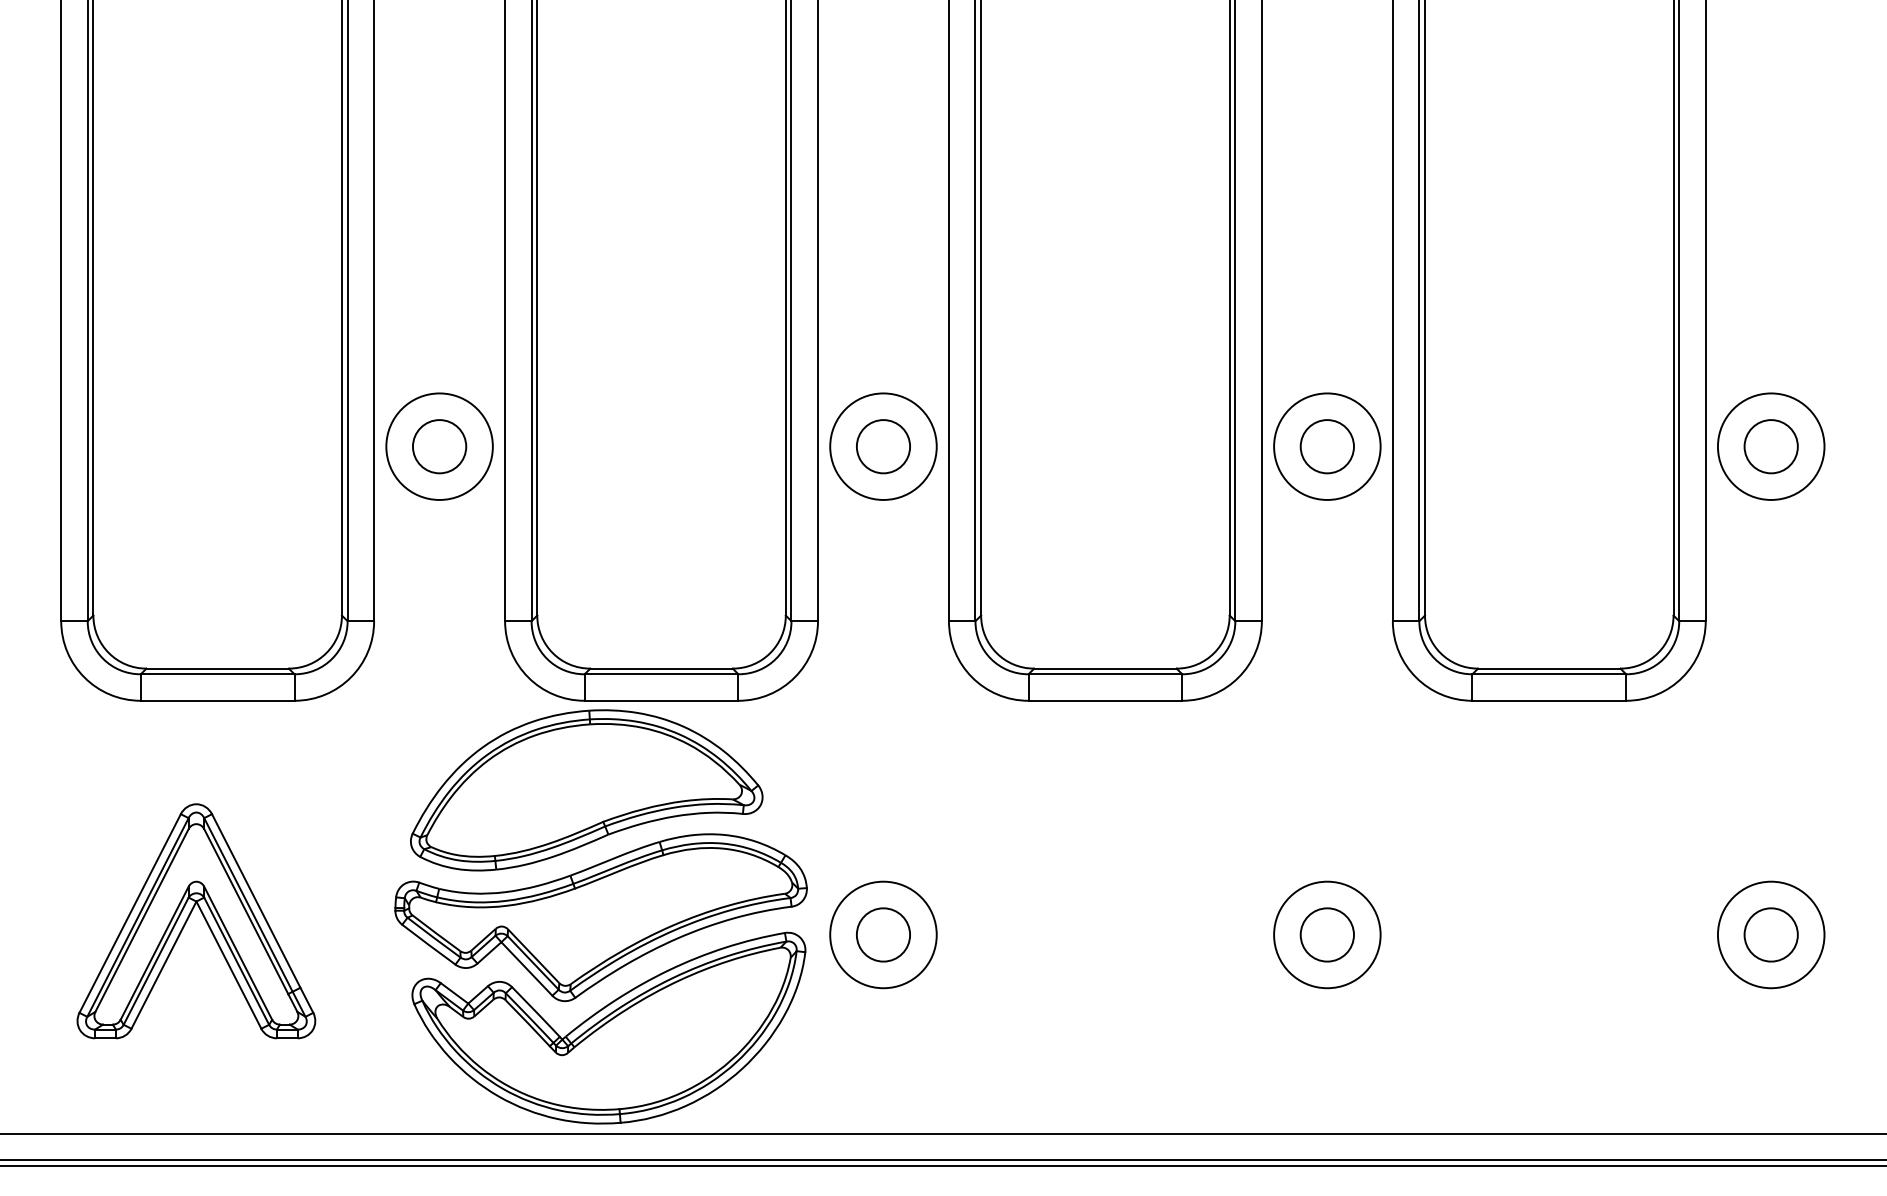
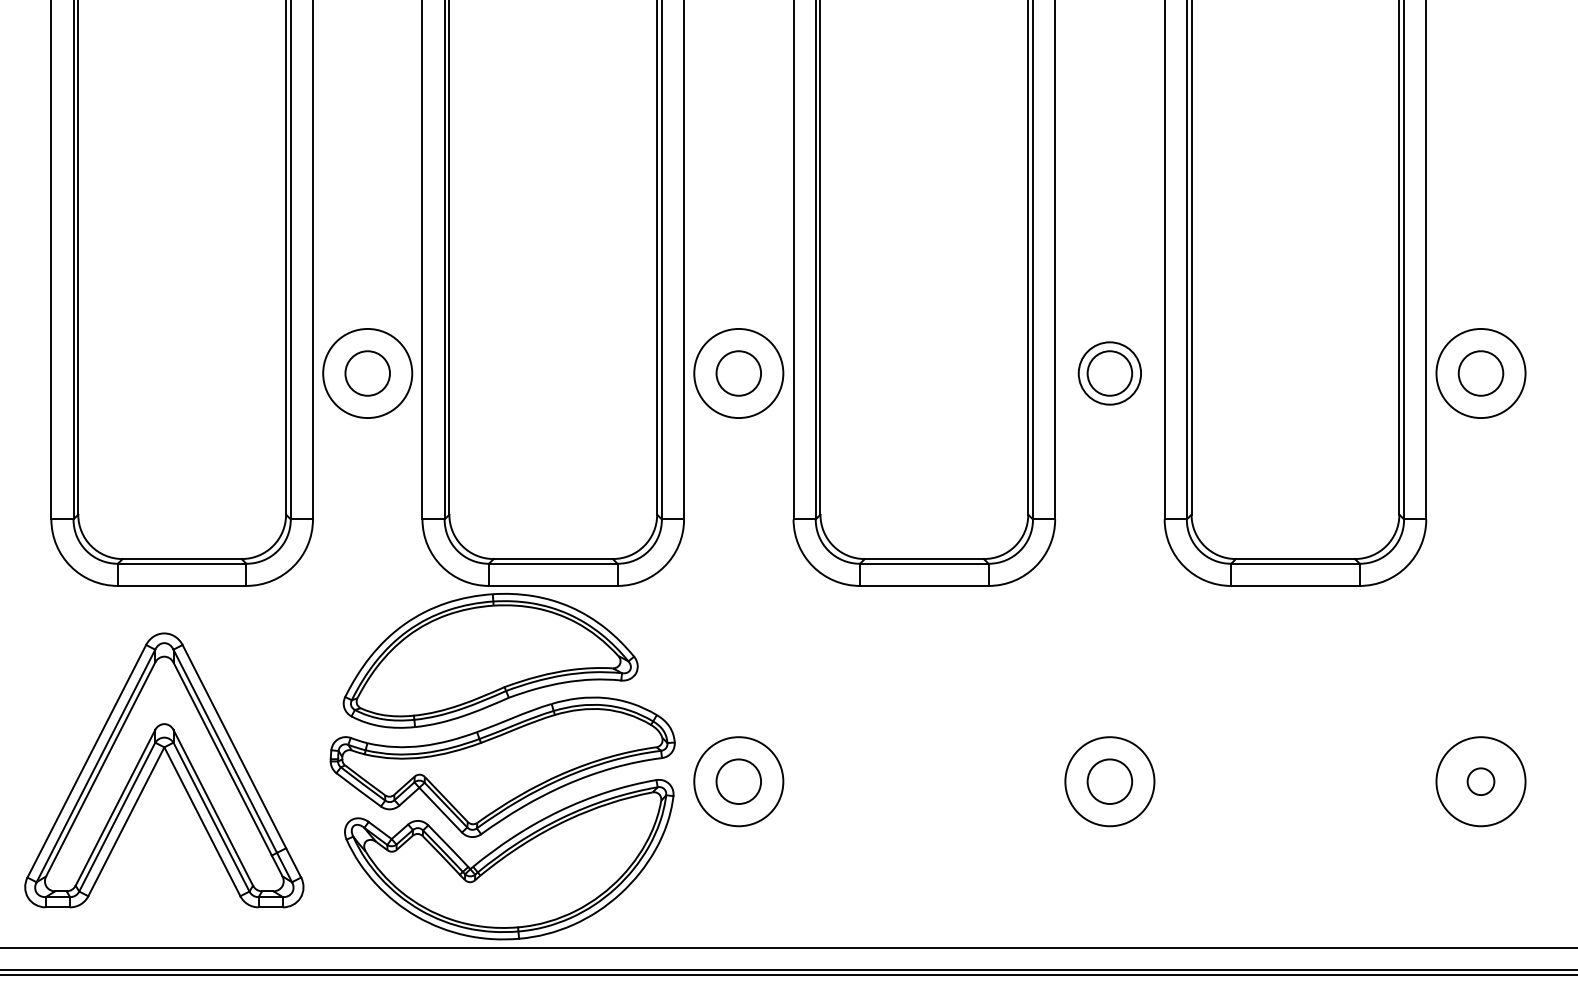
circle: (1326, 446) -> (1109, 373), size x0.7
part: (196, 920) -> (164, 769), size x1.4
circle: (1770, 934) -> (1480, 781), size x0.6

